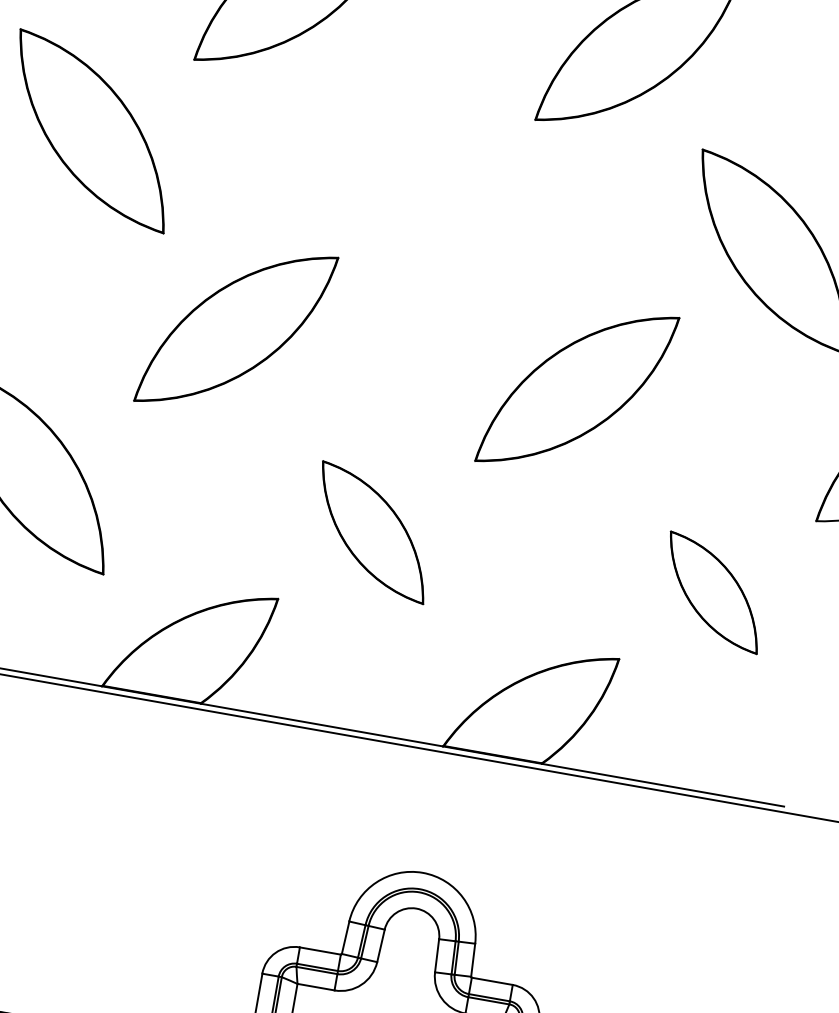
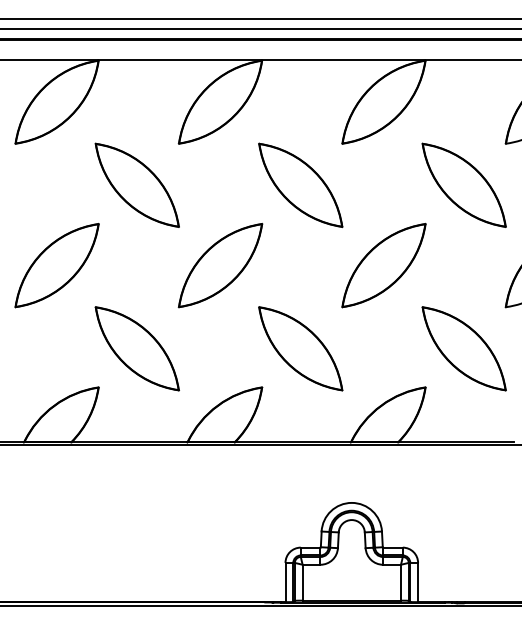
part: (432, 191) -> (300, 185), added
part: (372, 531) -> (300, 348), size x1.43
part: (712, 591) -> (463, 348), size x1.67

